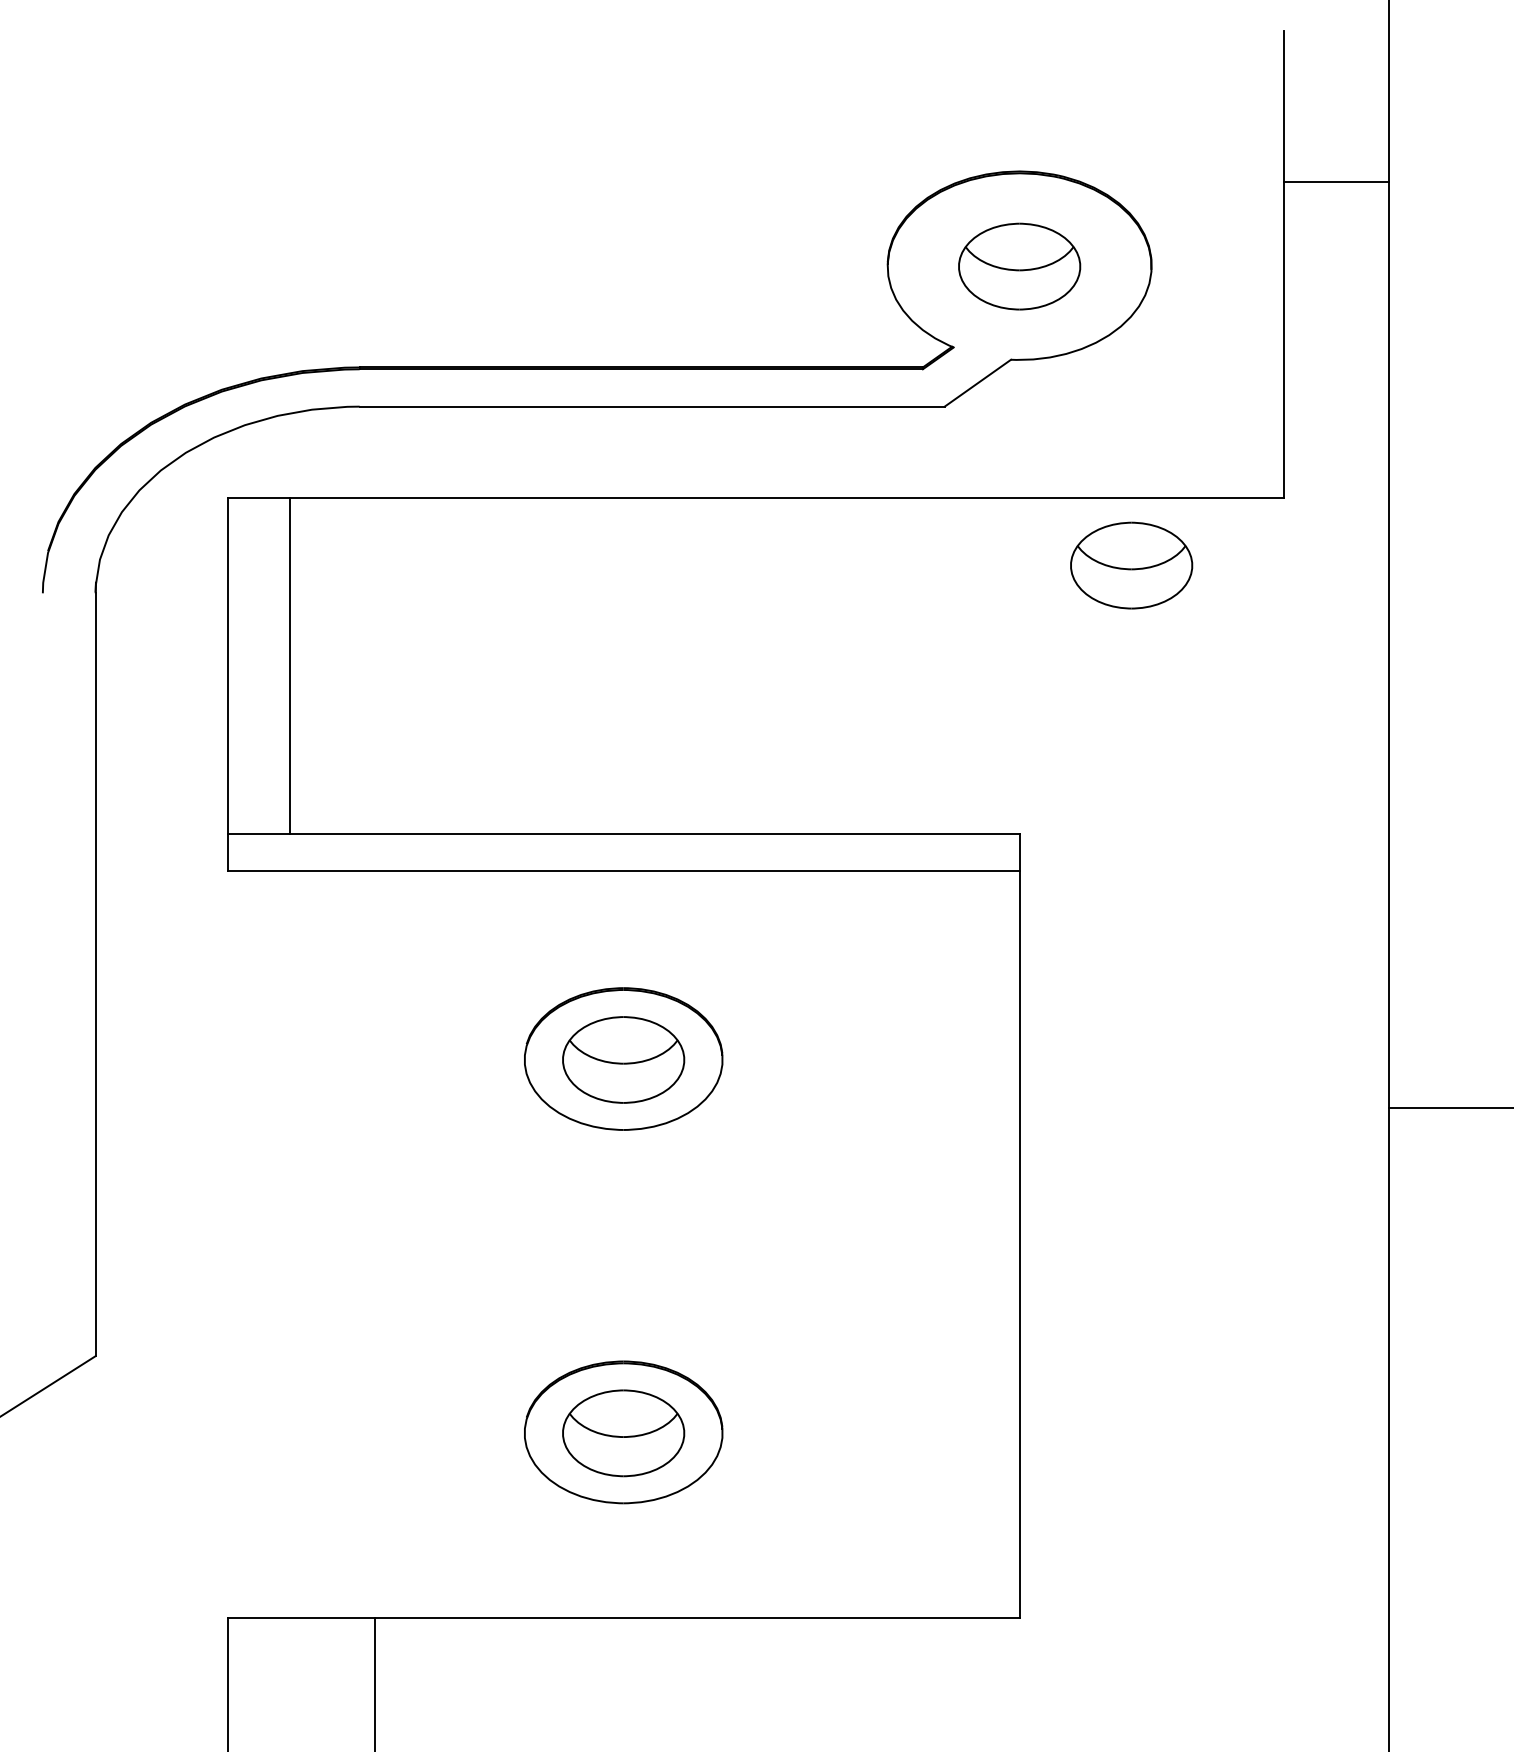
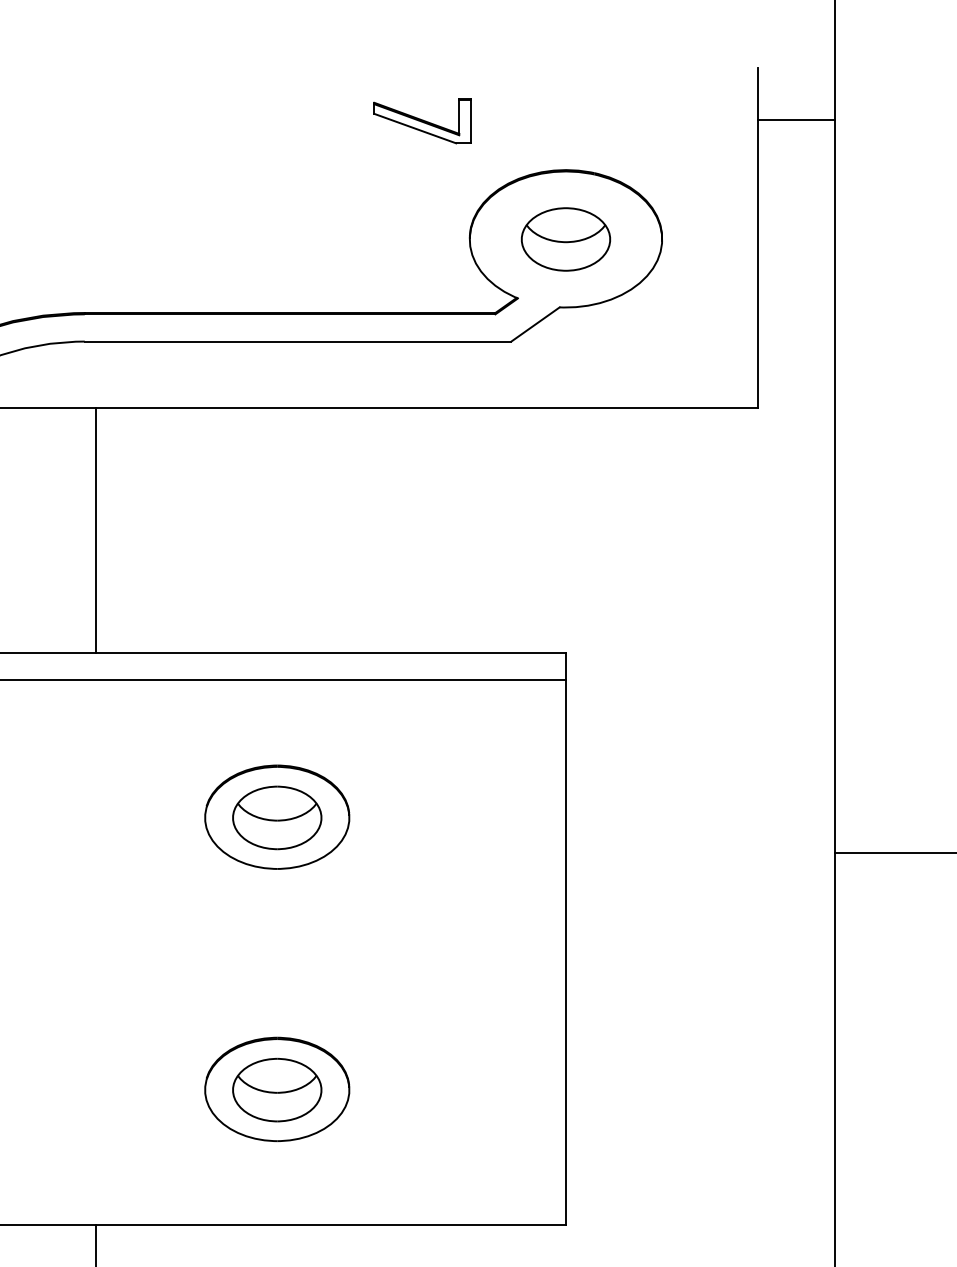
part: (822, 104) -> (422, 121), added
line: (1336, 181) -> (797, 119), moved
part: (1131, 565) -> (647, 457), removed
line: (290, 666) -> (96, 531), moved

